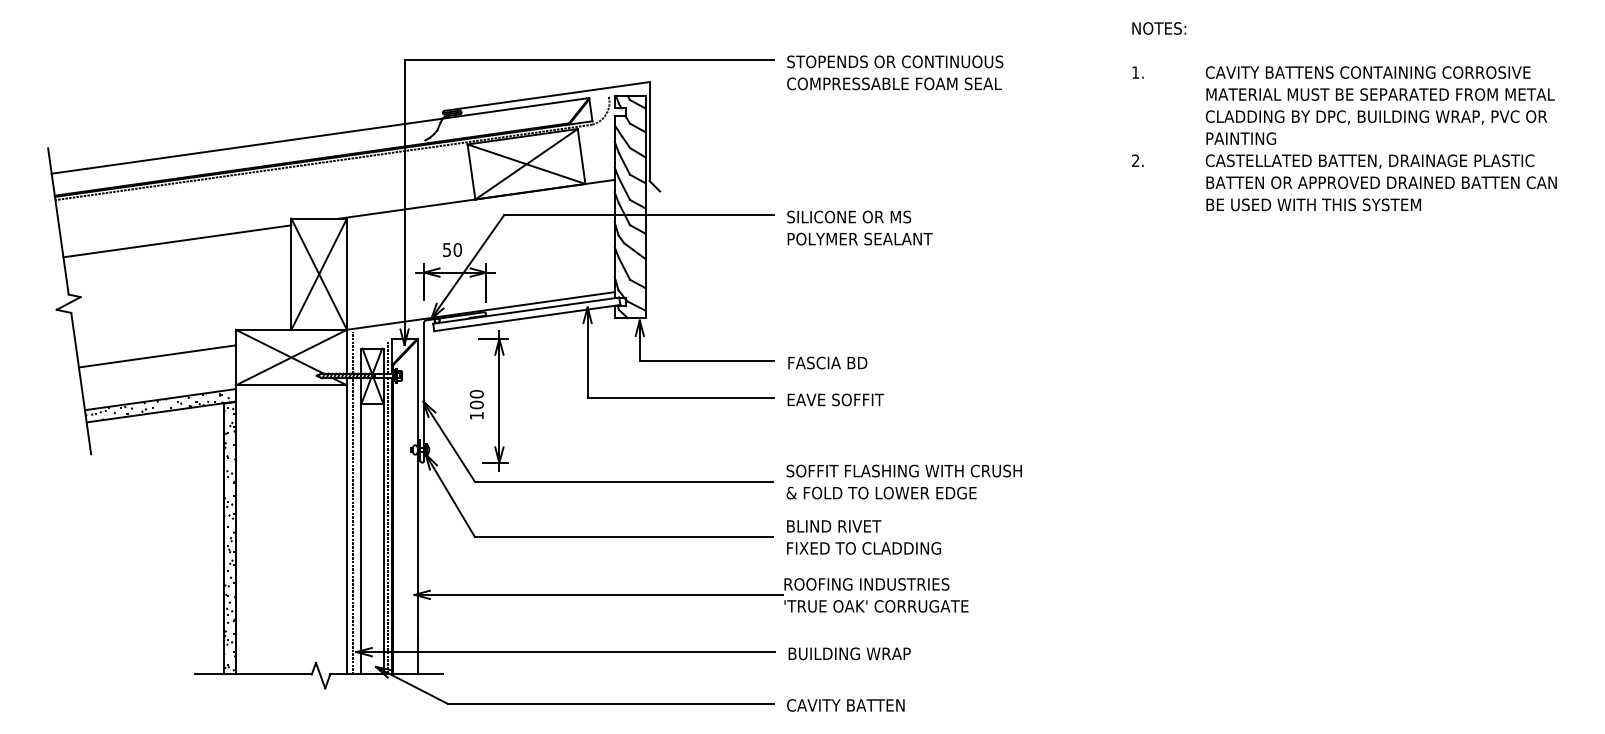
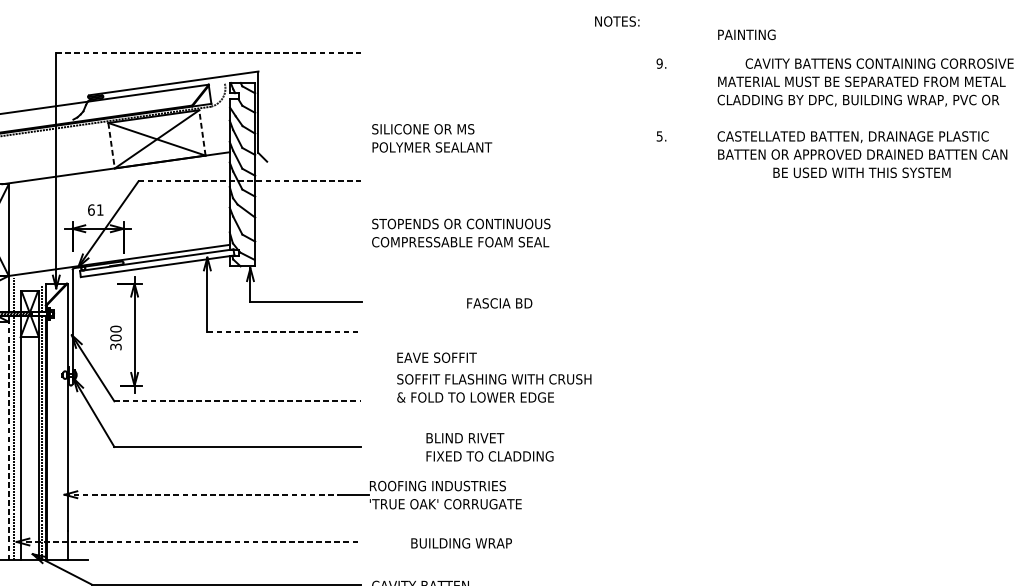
text: (1159, 28) -> (617, 21), moved
line: (589, 60) -> (208, 53), solid -> dashed
text: (895, 72) -> (461, 232), moved
text: (1135, 72) -> (659, 63), 1. -> 9.
text: (1367, 72) -> (879, 63), moved
text: (1241, 138) -> (747, 34), moved
line: (581, 156) -> (202, 132), solid -> dashed
text: (1135, 160) -> (659, 136), 2. -> 5.
line: (471, 172) -> (111, 146), solid -> dashed
text: (1313, 204) -> (861, 172), moved
line: (638, 215) -> (249, 181), solid -> dashed
text: (859, 227) -> (431, 137), moved
text: (452, 249) -> (95, 209), 50 -> 61
text: (827, 362) -> (499, 302), moved
line: (680, 398) -> (284, 332), solid -> dashed
text: (835, 399) -> (436, 357), moved
text: (476, 415) -> (115, 346), 100 -> 300
line: (624, 481) -> (237, 401), solid -> dashed
text: (903, 481) -> (493, 387), moved
line: (346, 529) -> (8, 440), solid -> dashed
text: (863, 537) -> (489, 447), moved
line: (581, 594) -> (202, 494), solid -> dashed
line: (566, 652) -> (189, 542), solid -> dashed
text: (849, 653) -> (461, 543), moved

